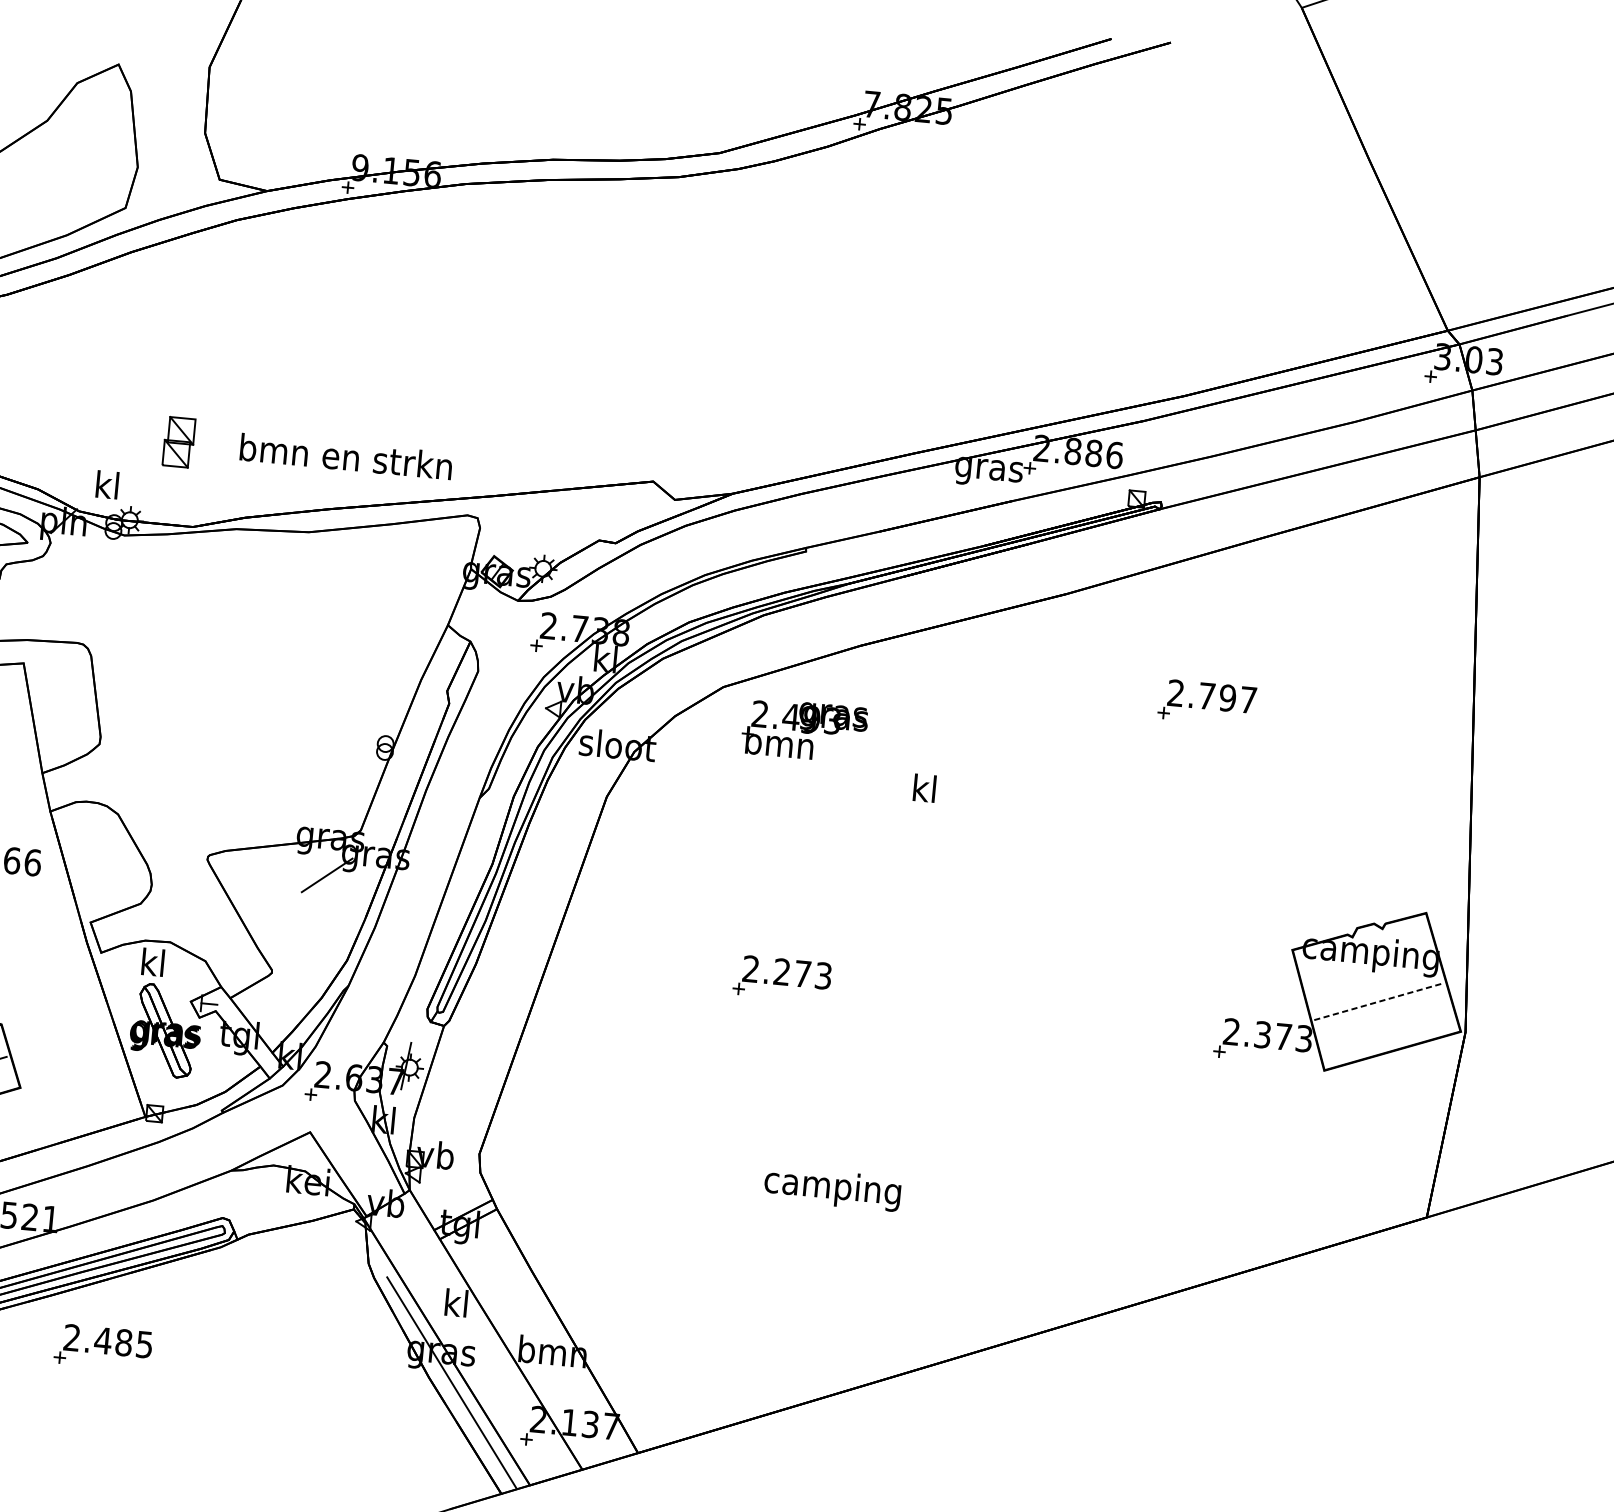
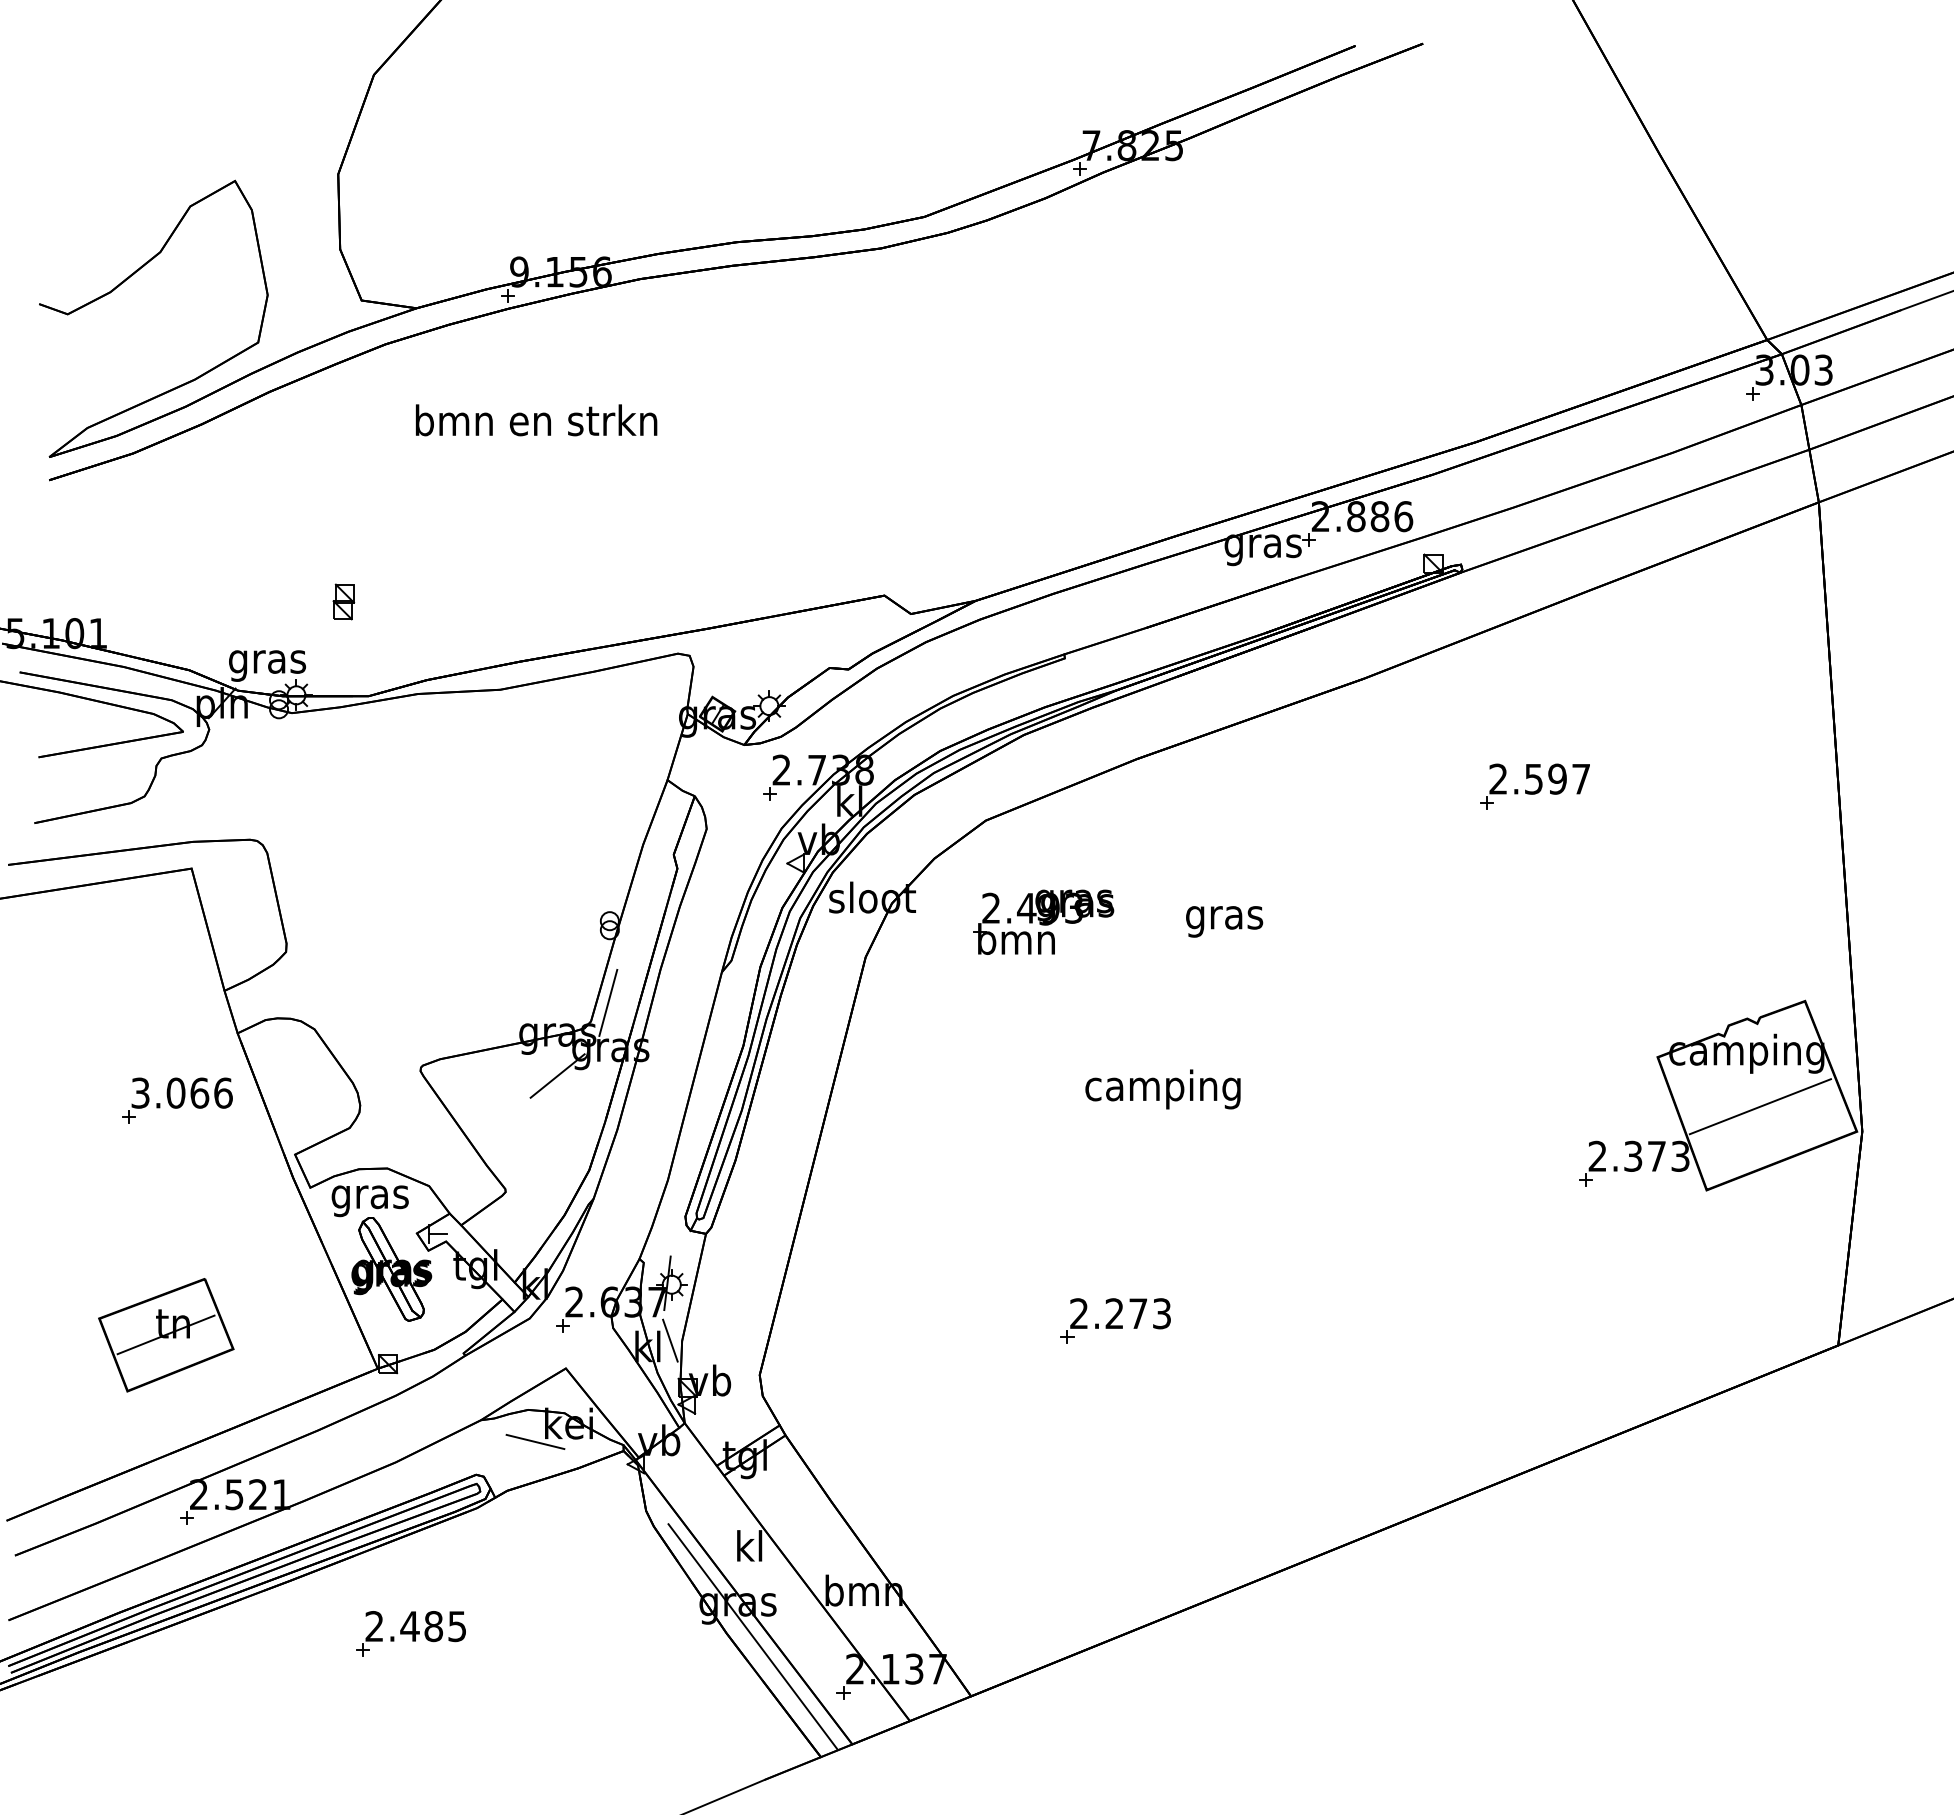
part: (178, 441) -> (343, 601), size x0.62
text: (346, 456) -> (536, 420), moved
text: (107, 488) -> (267, 661), kl -> gras
text: (1206, 696) -> (1533, 779), 2.797 -> 2.597
part: (804, 730) -> (1043, 921), moved
text: (924, 791) -> (1224, 917), kl -> gras
line: (377, 815) -> (608, 1002), added
text: (152, 966) -> (369, 1197), kl -> gras
part: (782, 978) -> (1115, 1320), moved
line: (1378, 1001) -> (1760, 1106), dashed -> solid
line: (404, 1116) -> (670, 1340), added
text: (832, 1188) -> (1162, 1089), moved
line: (277, 1193) -> (535, 1441), added
part: (103, 1346) -> (410, 1633), moved

